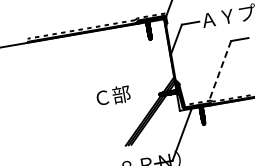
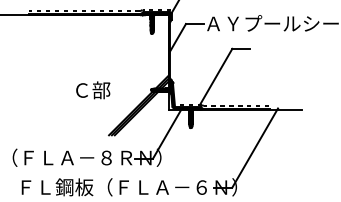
line: (219, 71) -> (215, 77), dashed -> solid
text: (113, 96) -> (93, 90), moved

